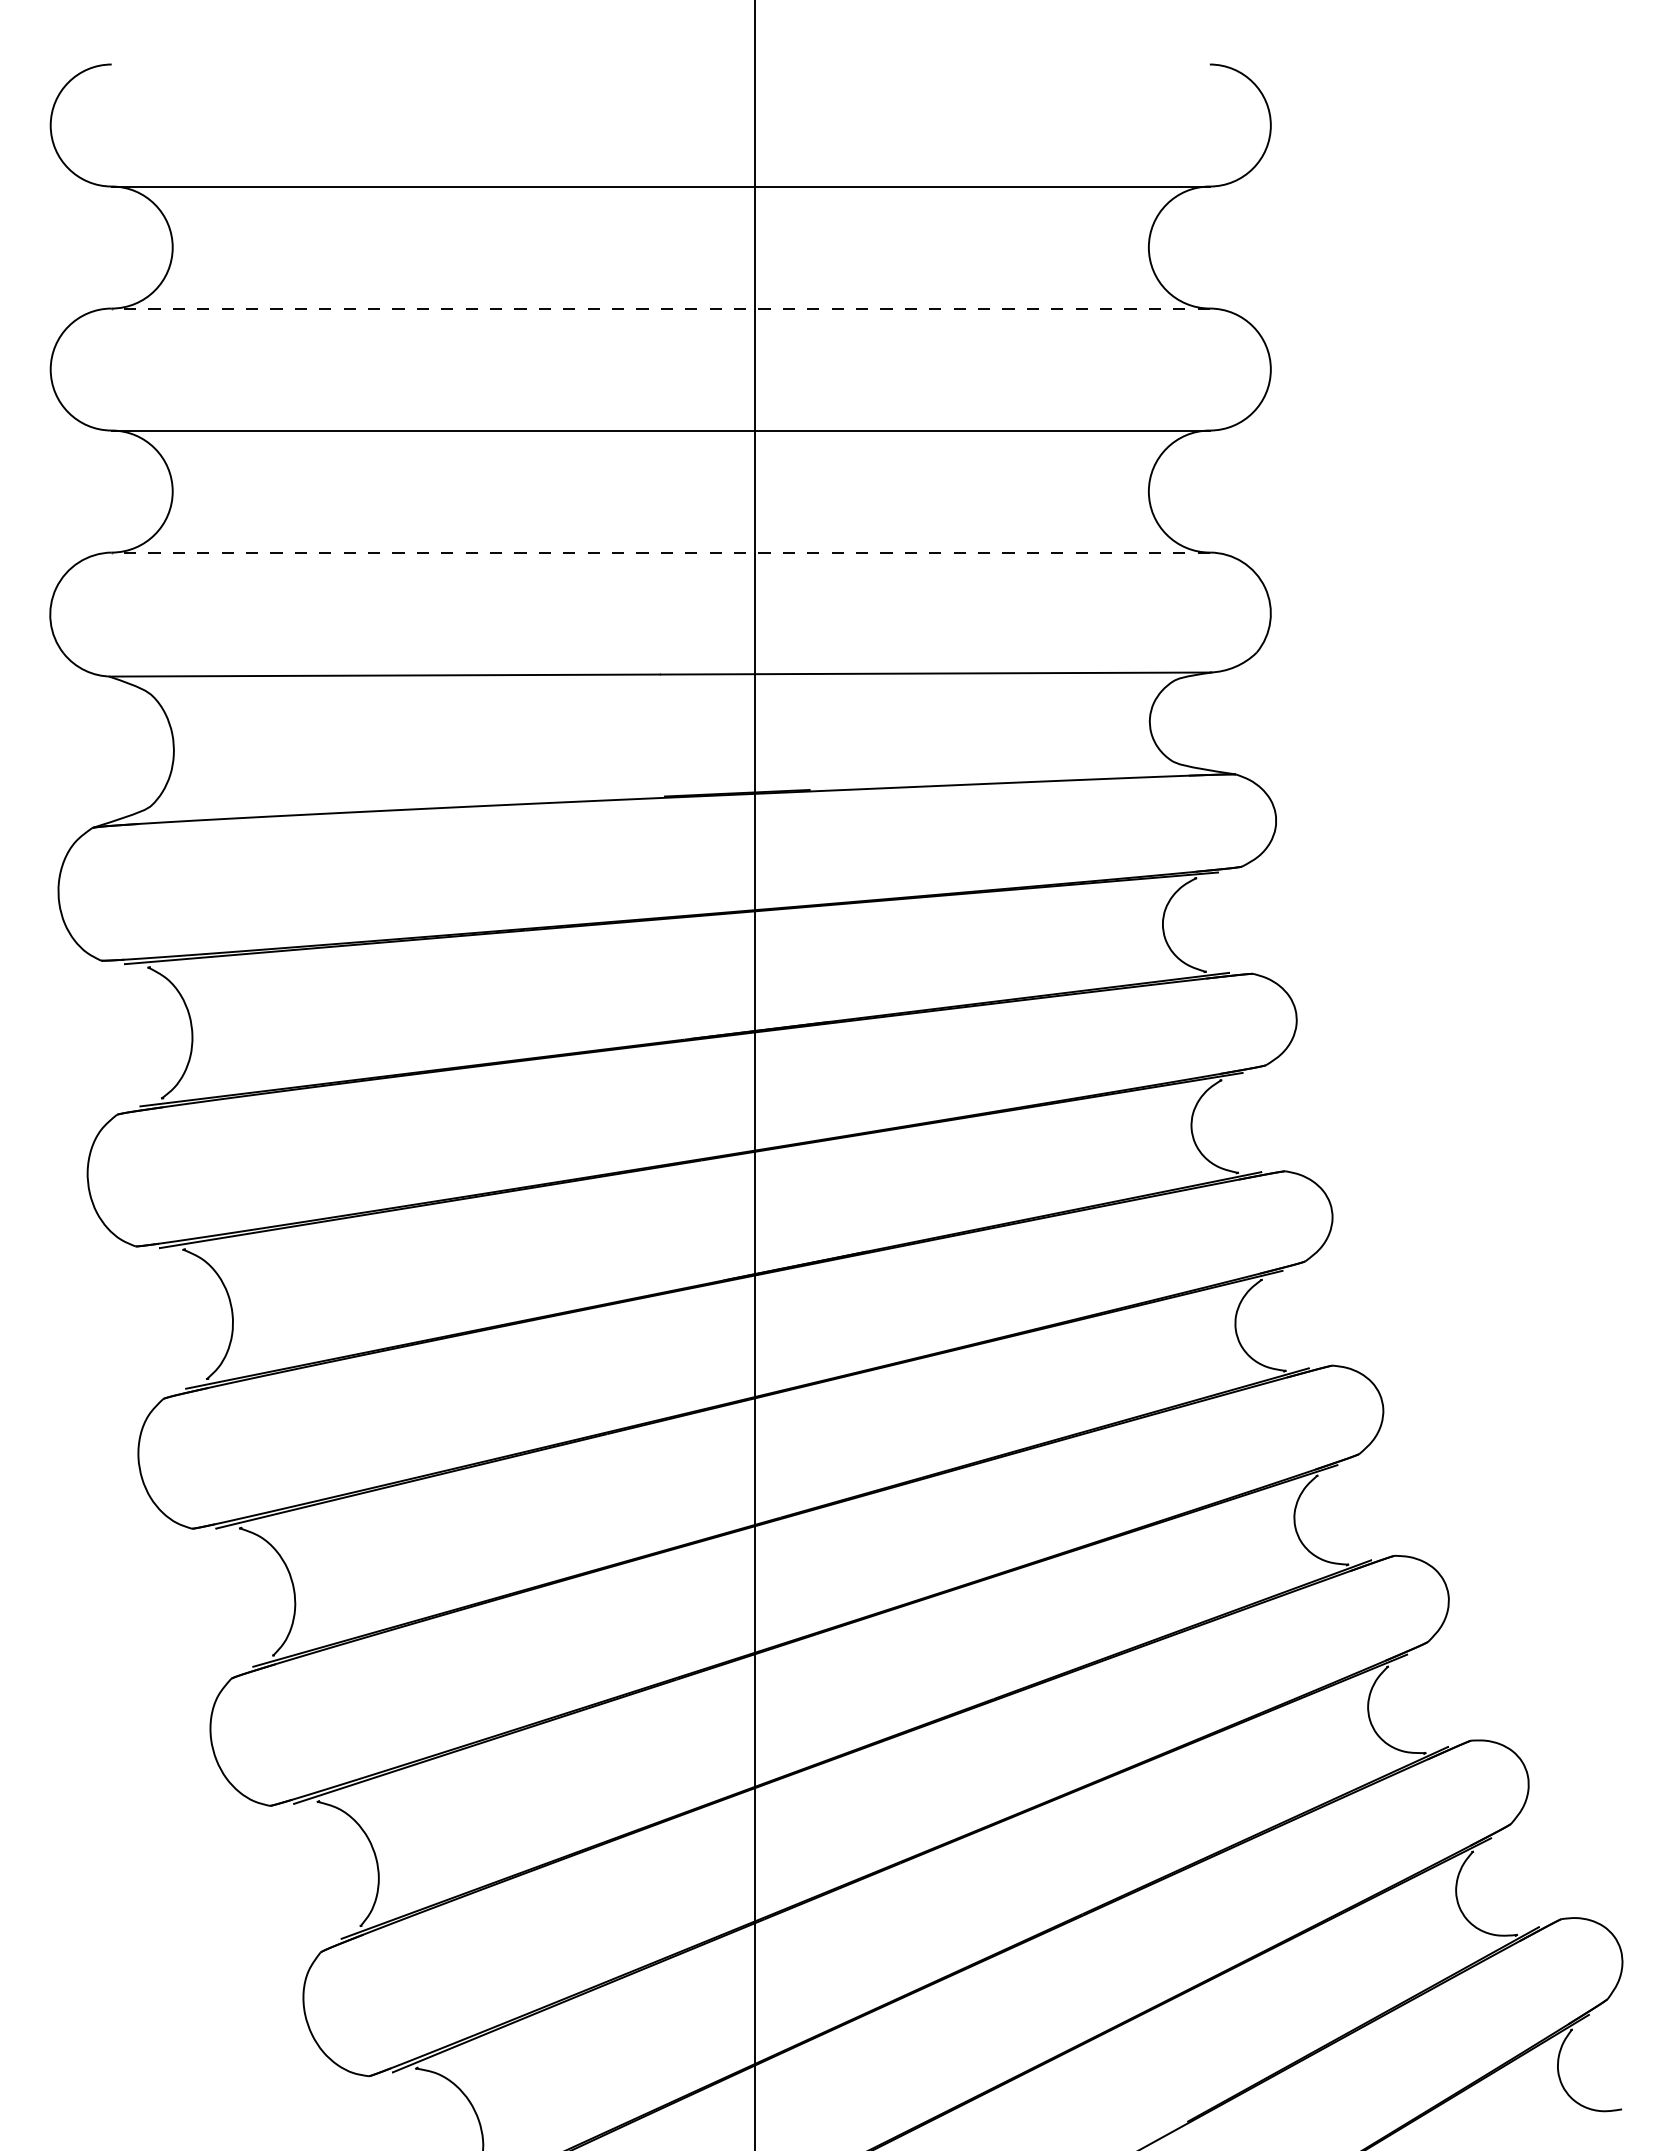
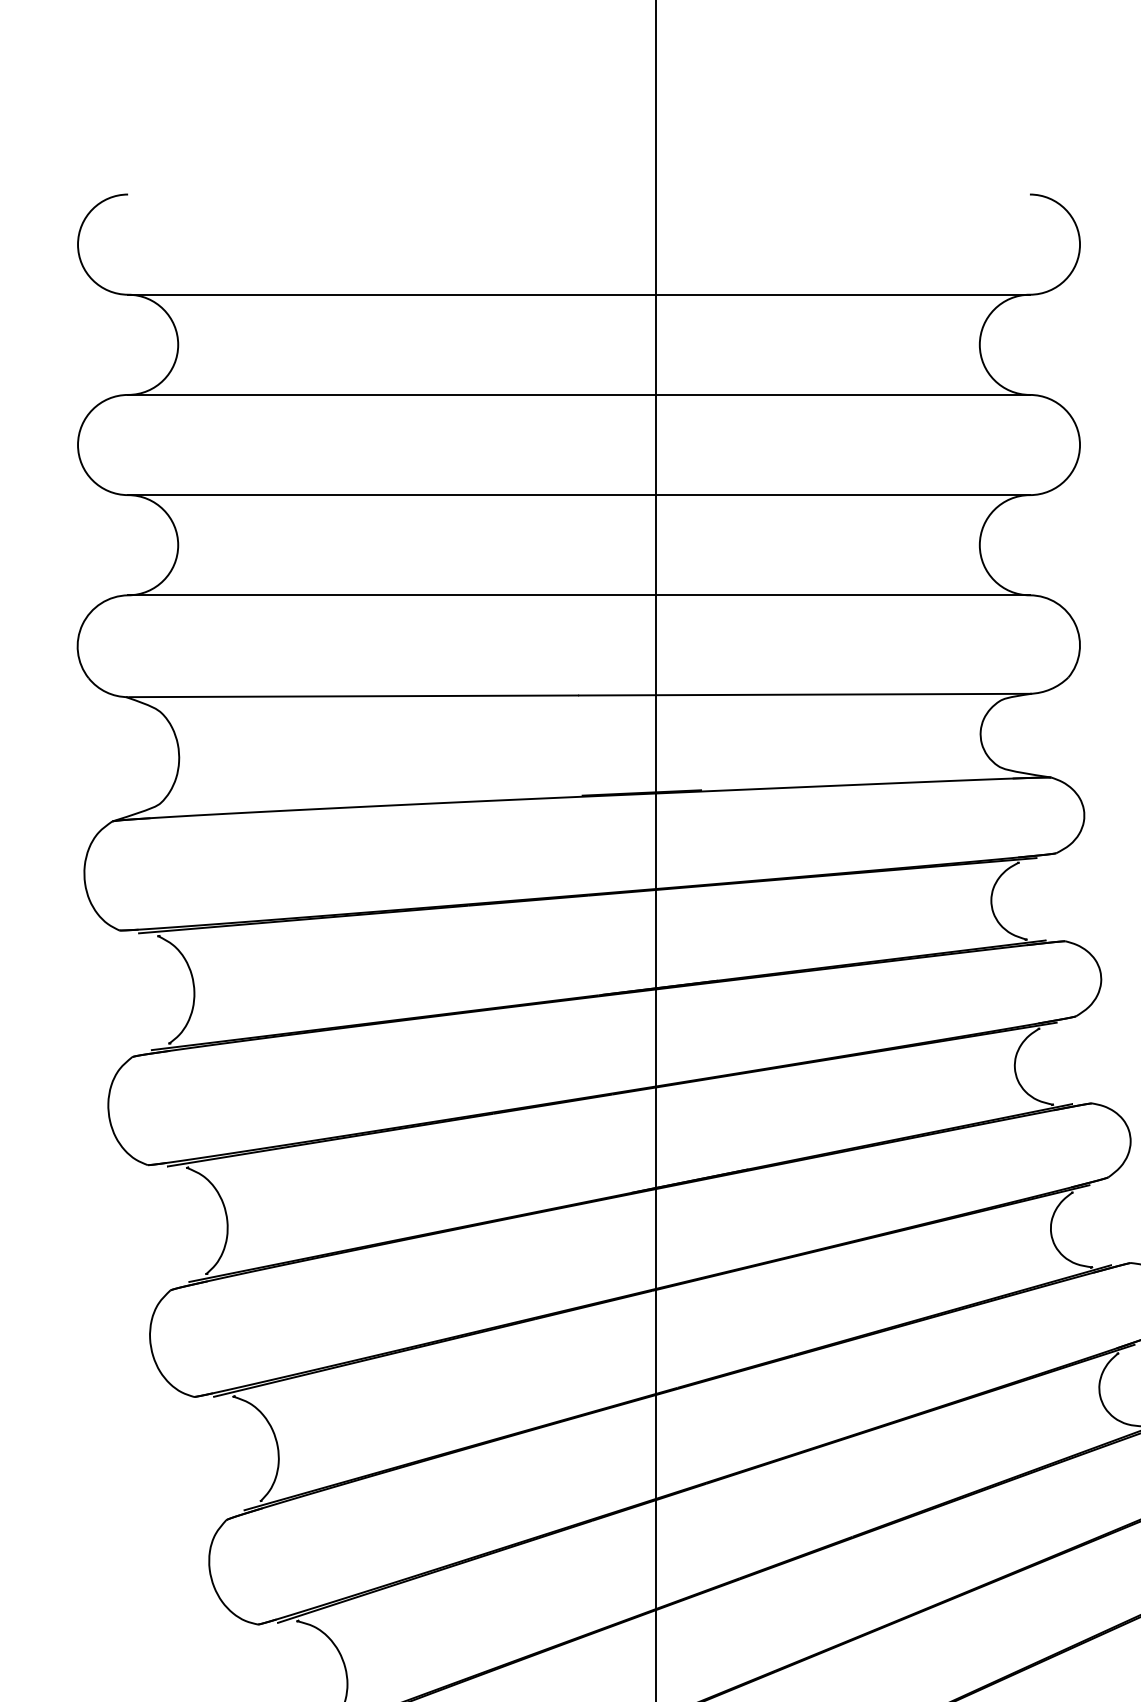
line: (660, 308) -> (578, 394), dashed -> solid
line: (660, 552) -> (578, 595), dashed -> solid

